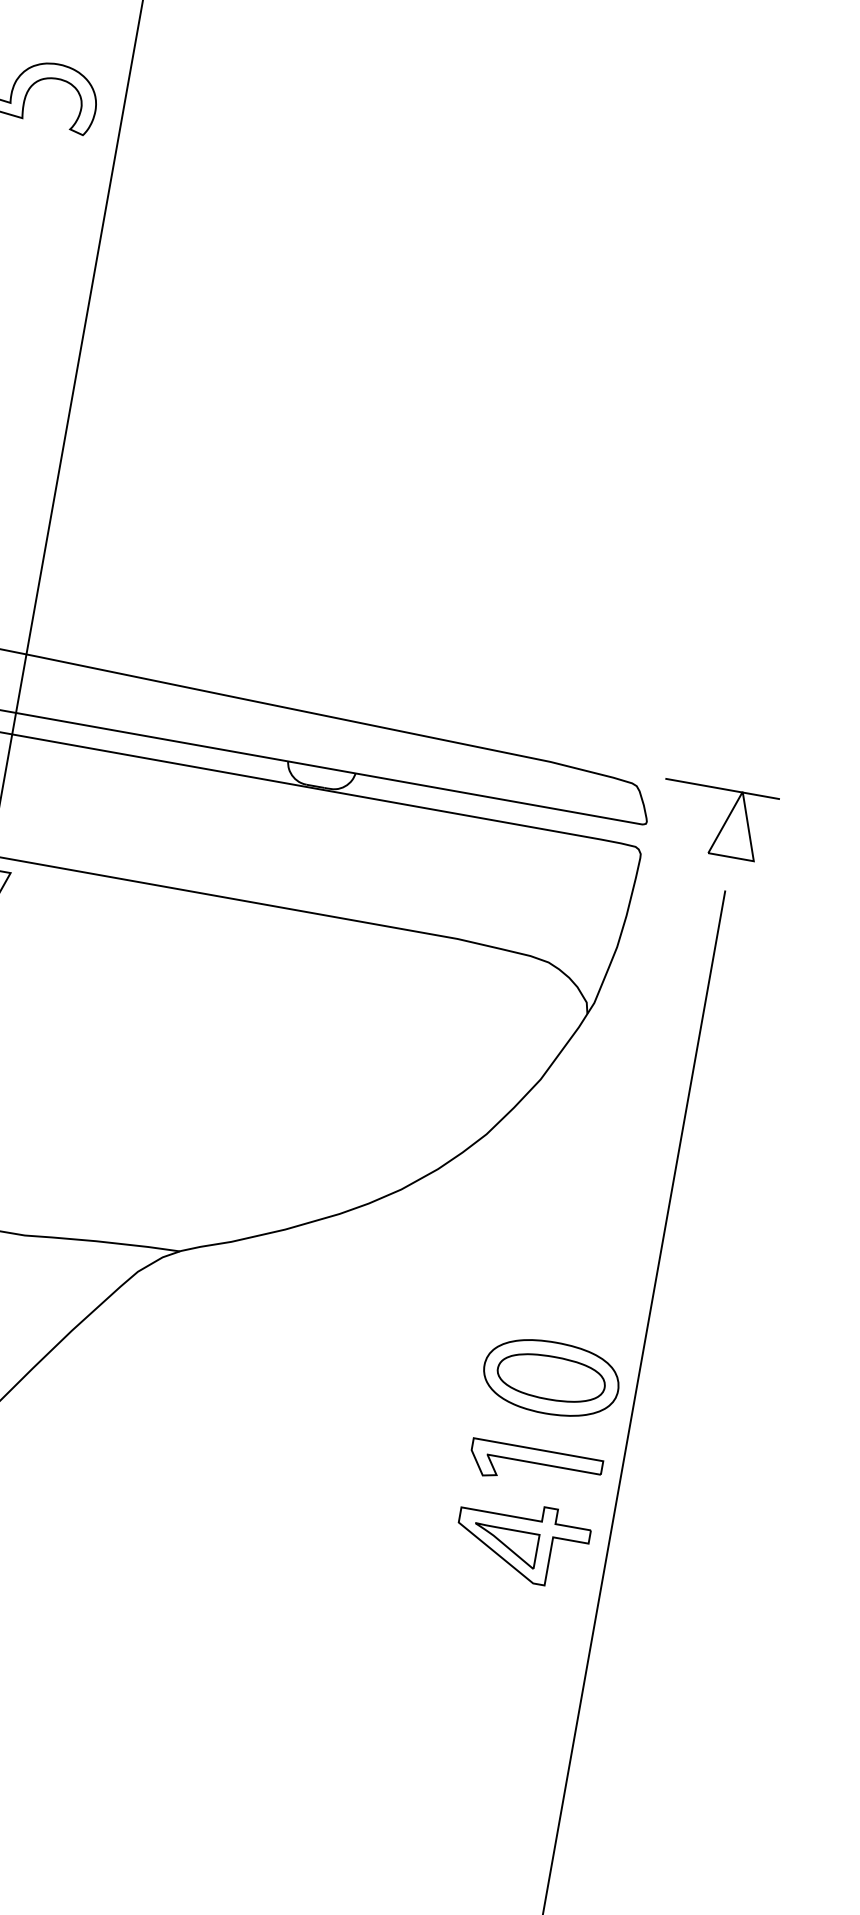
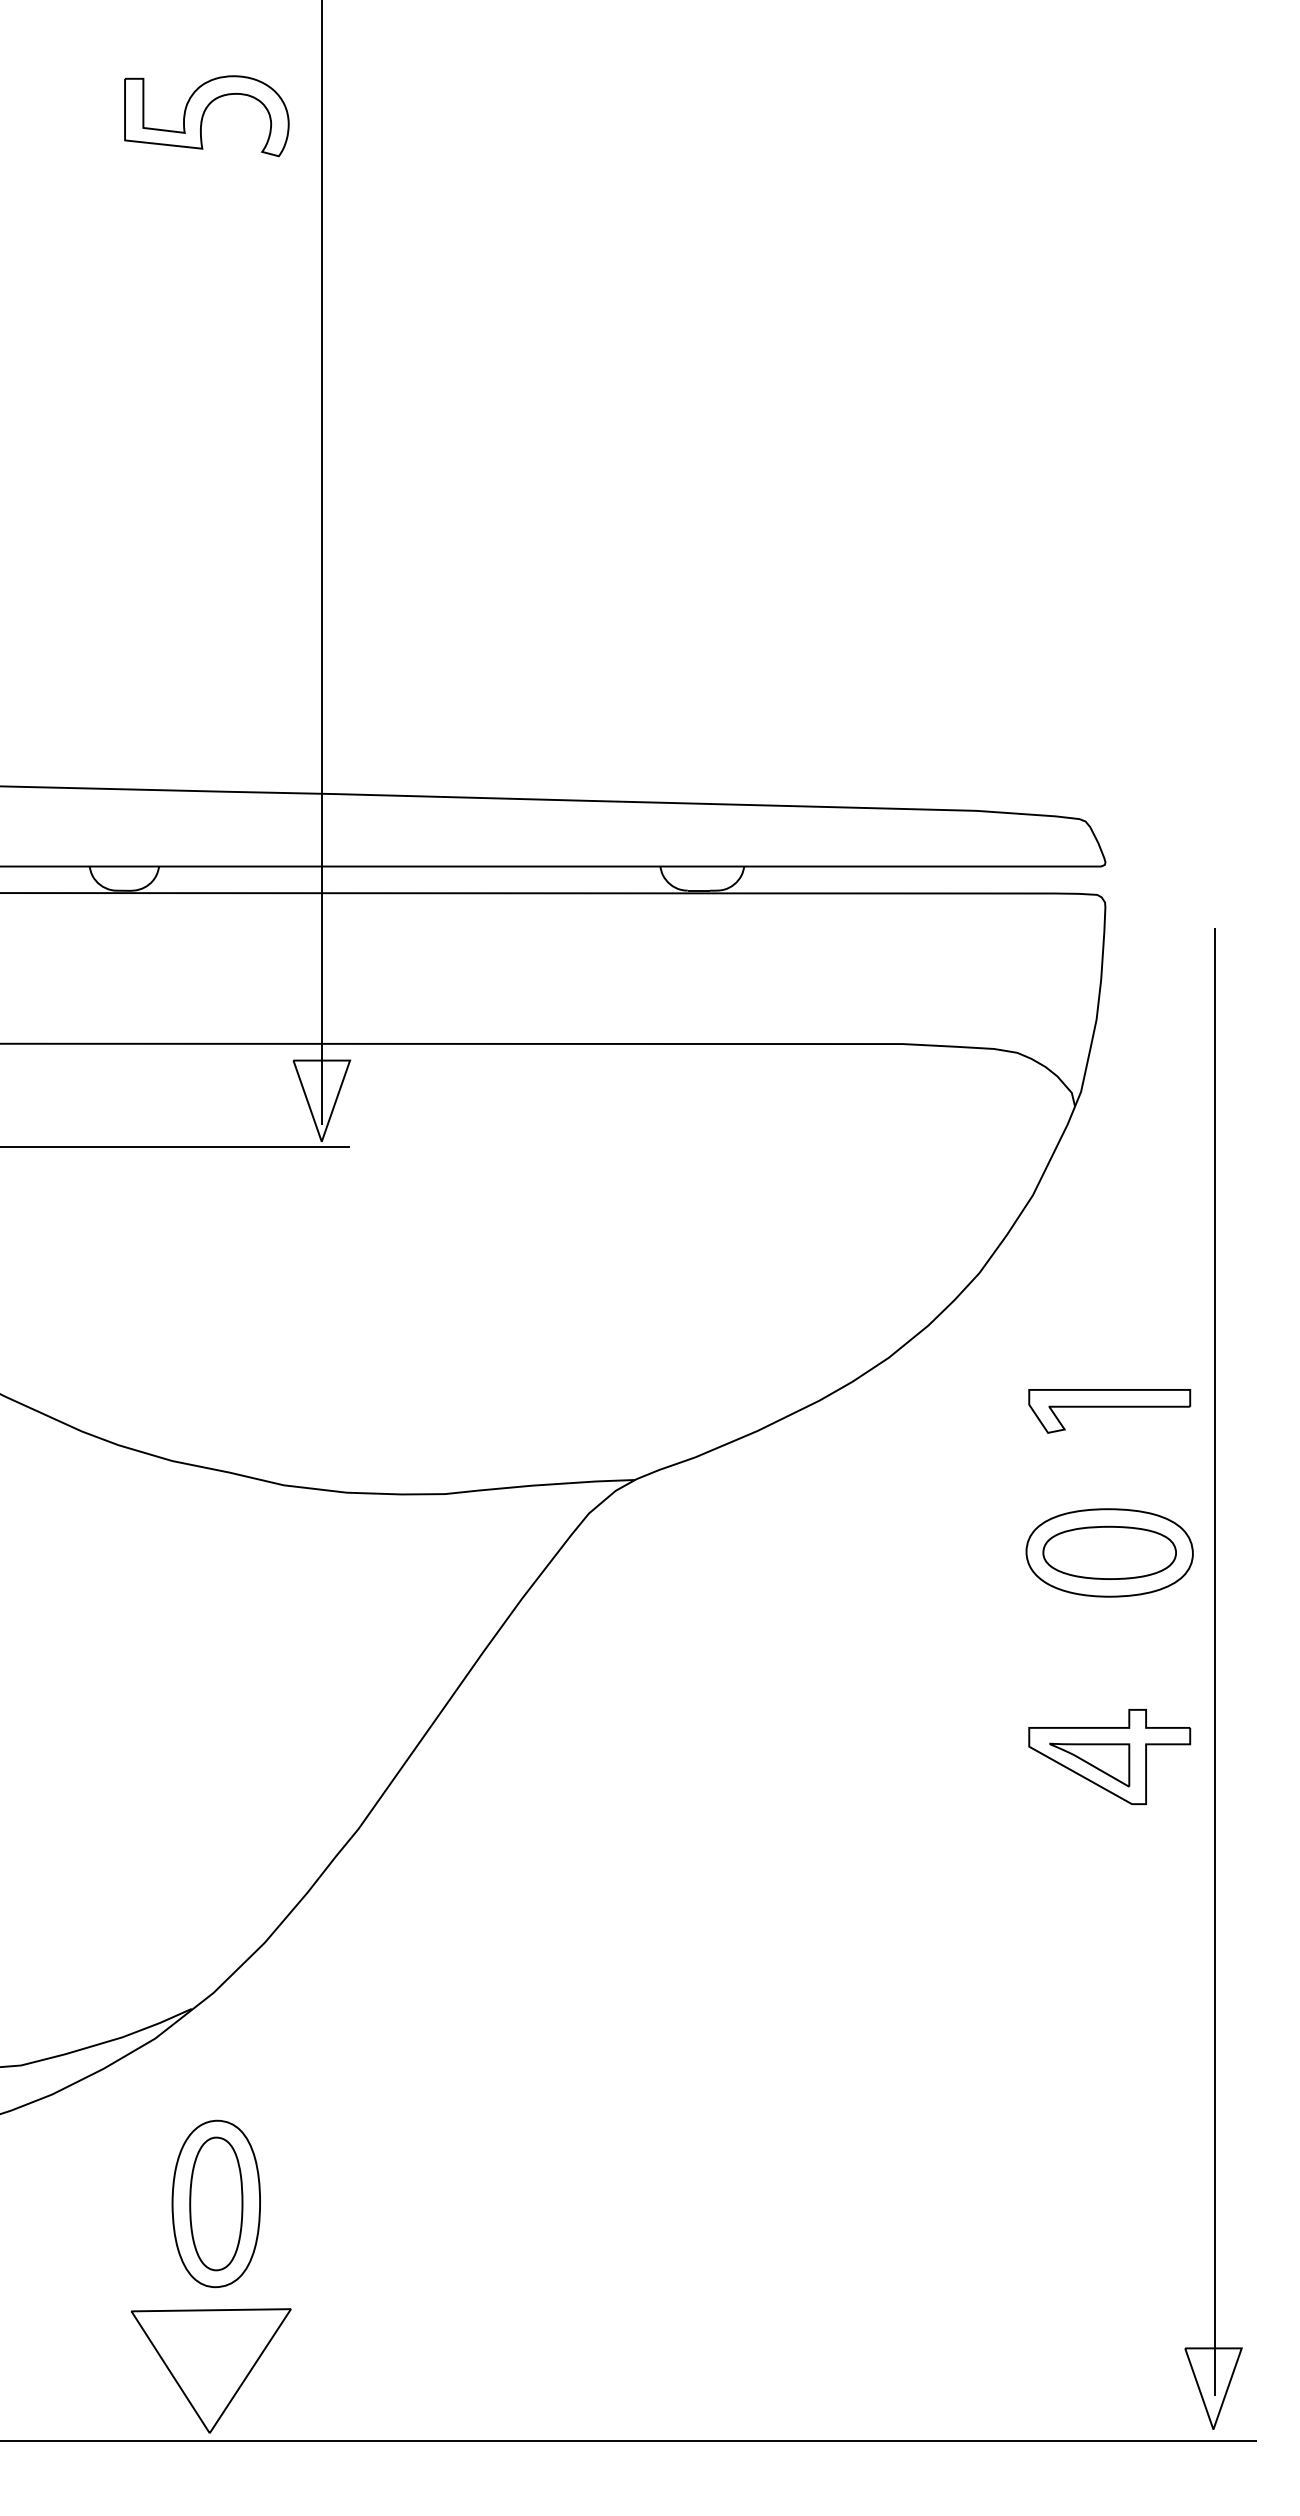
part: (722, 825) -> (1197, 850), removed
part: (535, 1467) -> (1109, 1411), moved

